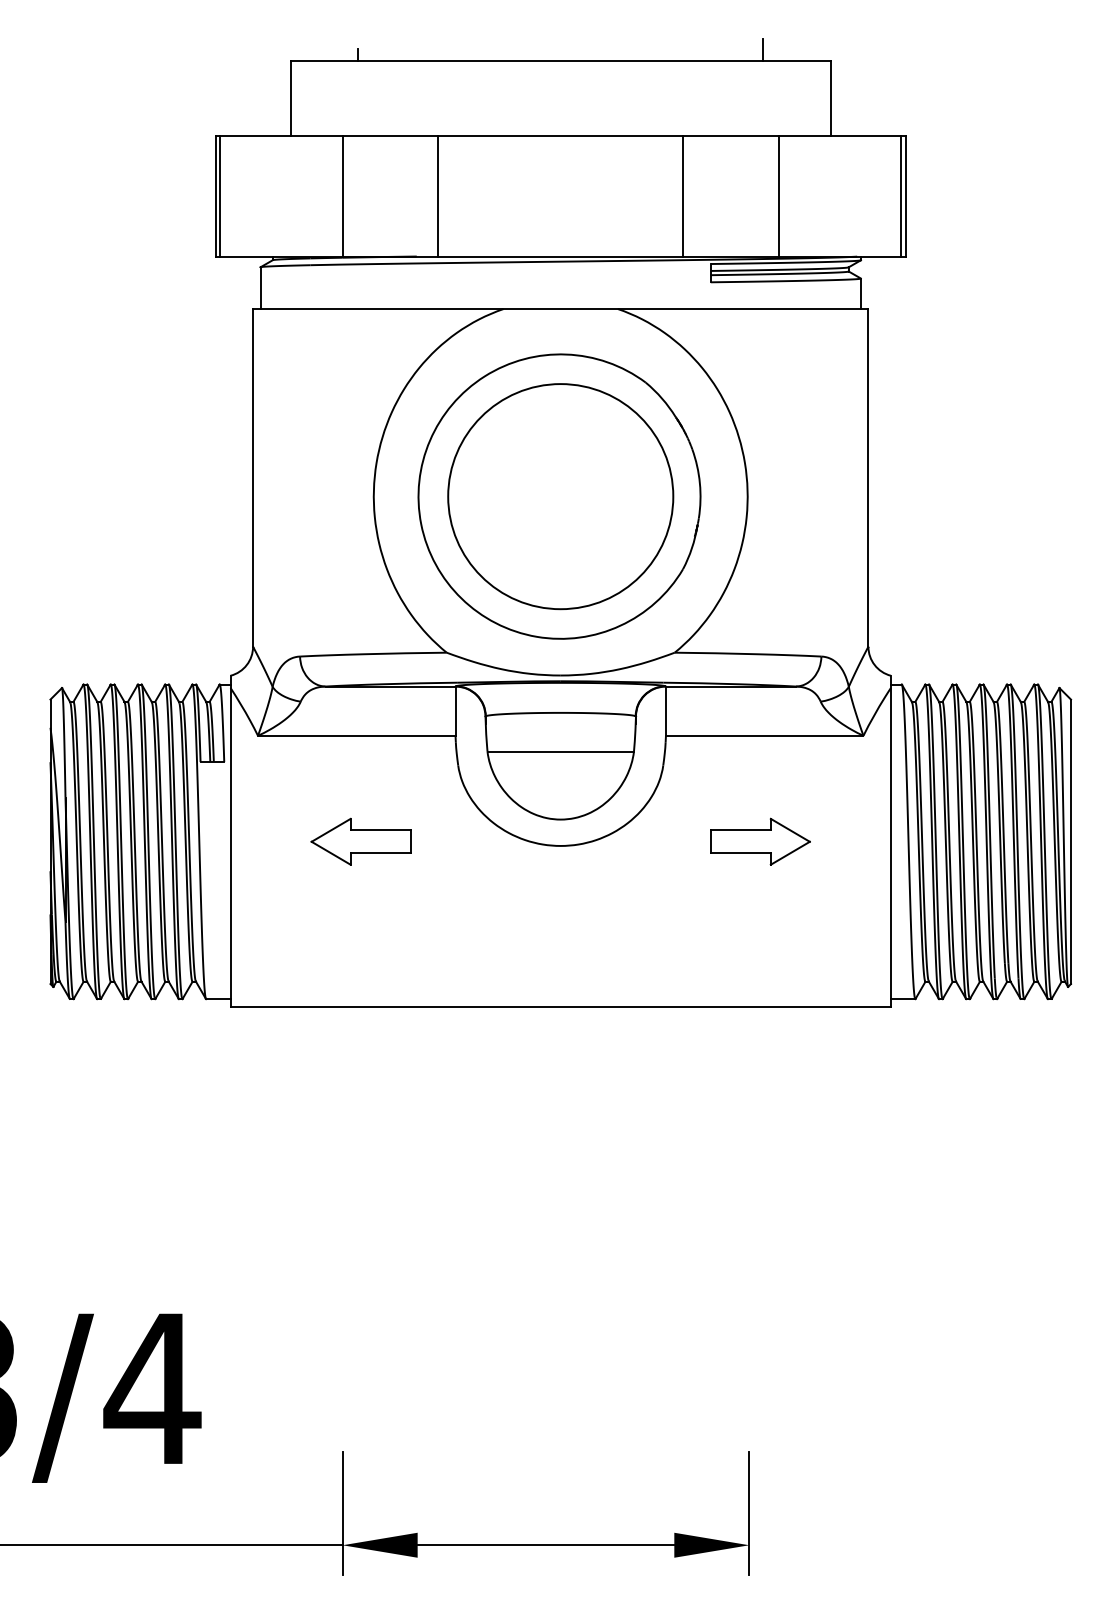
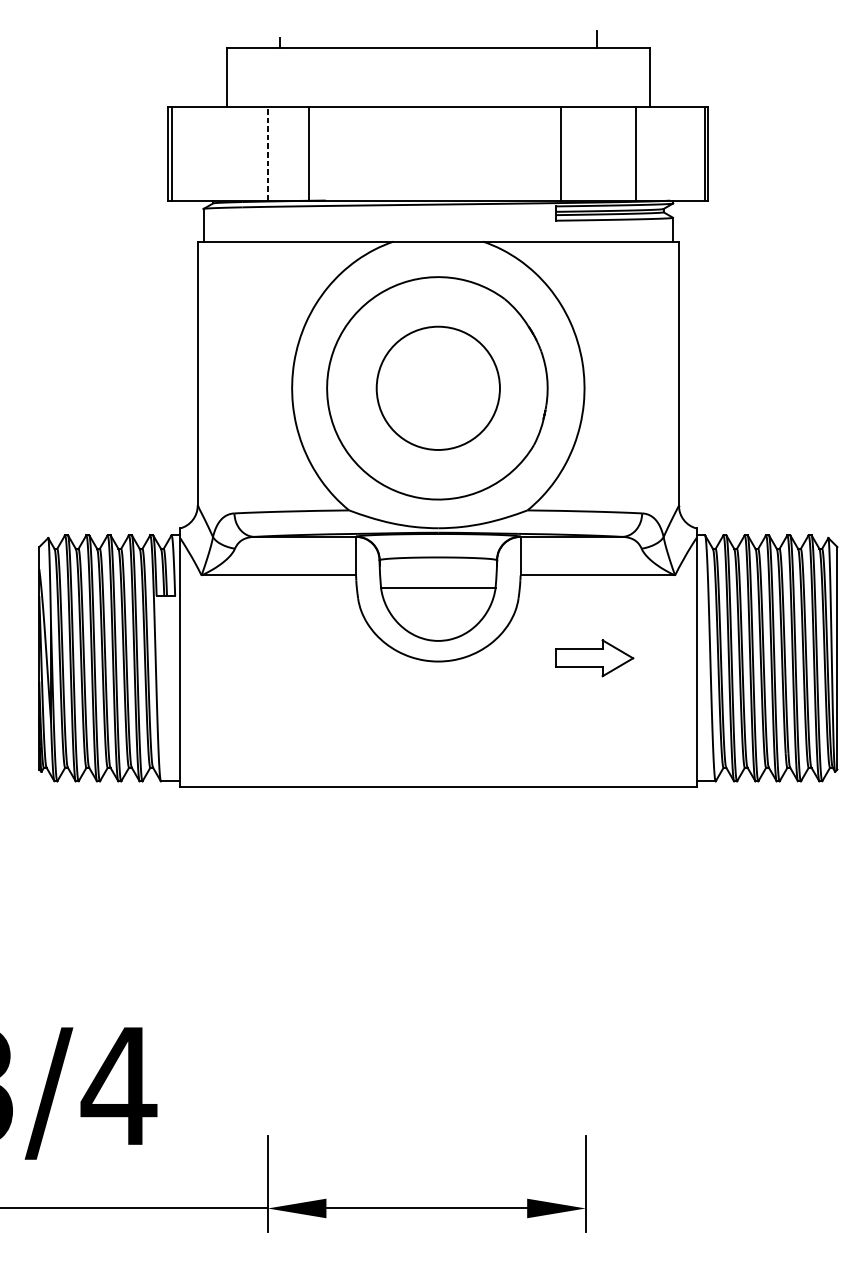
line: (342, 195) -> (267, 152), solid -> dashed
line: (438, 196) -> (309, 153), moved
line: (683, 196) -> (560, 153), moved
line: (778, 196) -> (636, 153), moved
circle: (560, 496) -> (438, 388), size x0.7
part: (360, 841) -> (281, 658), removed

